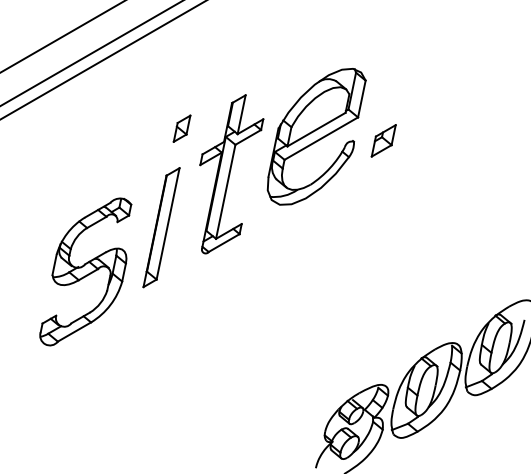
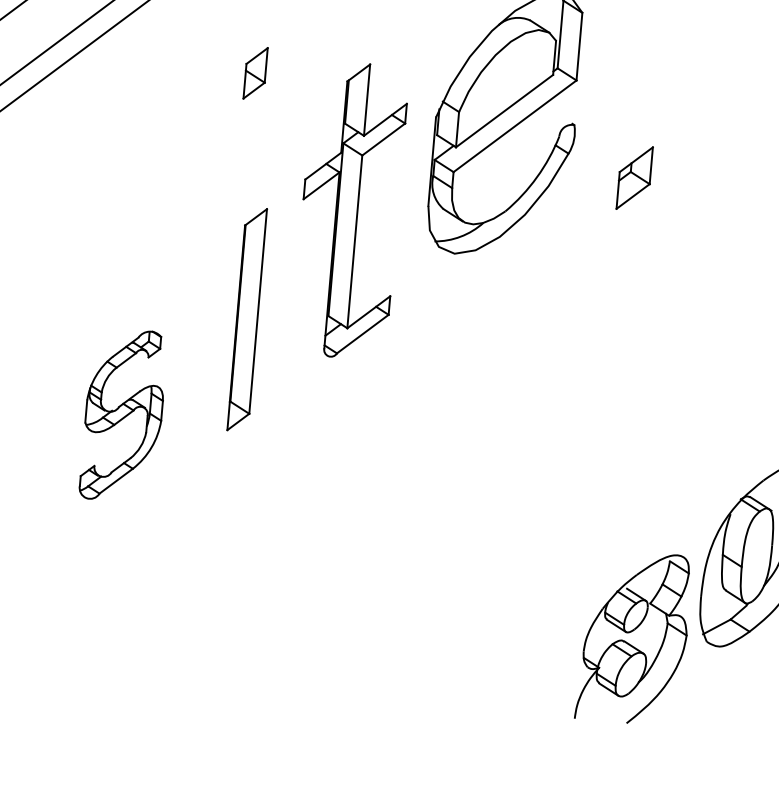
part: (181, 128) -> (254, 72), moved
part: (383, 140) -> (634, 177), moved
part: (85, 271) -> (119, 414), size x0.6

